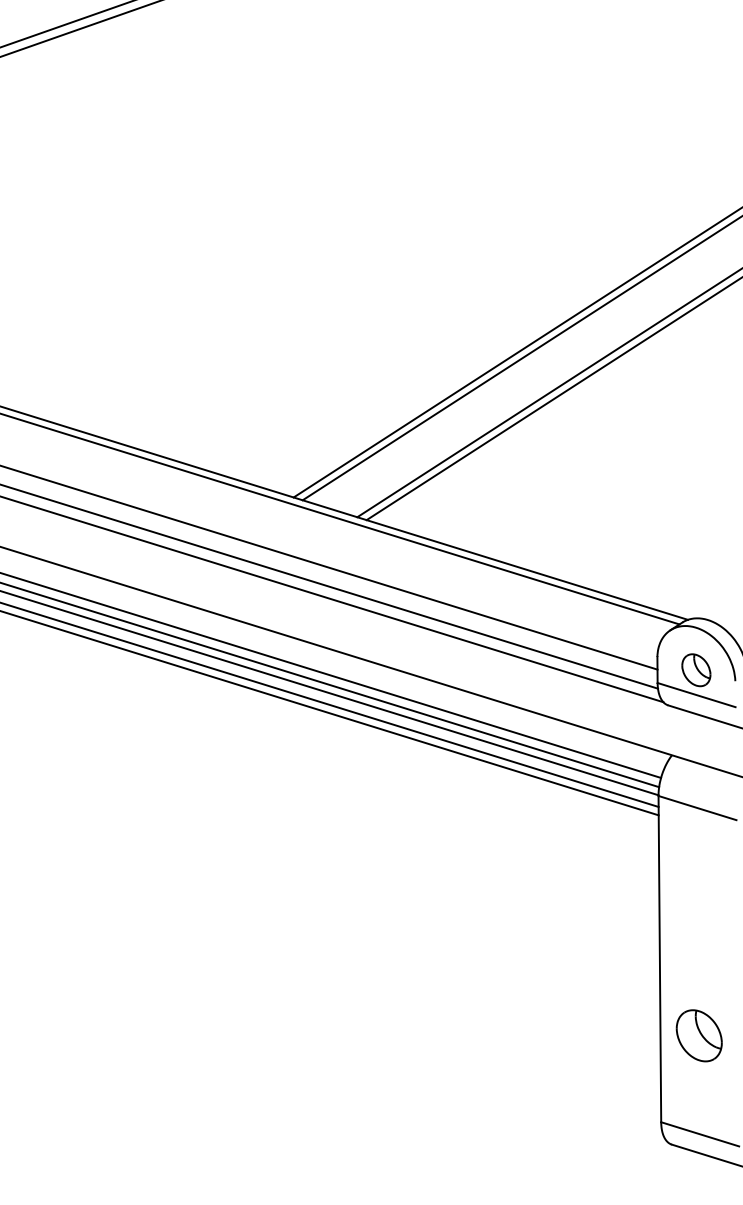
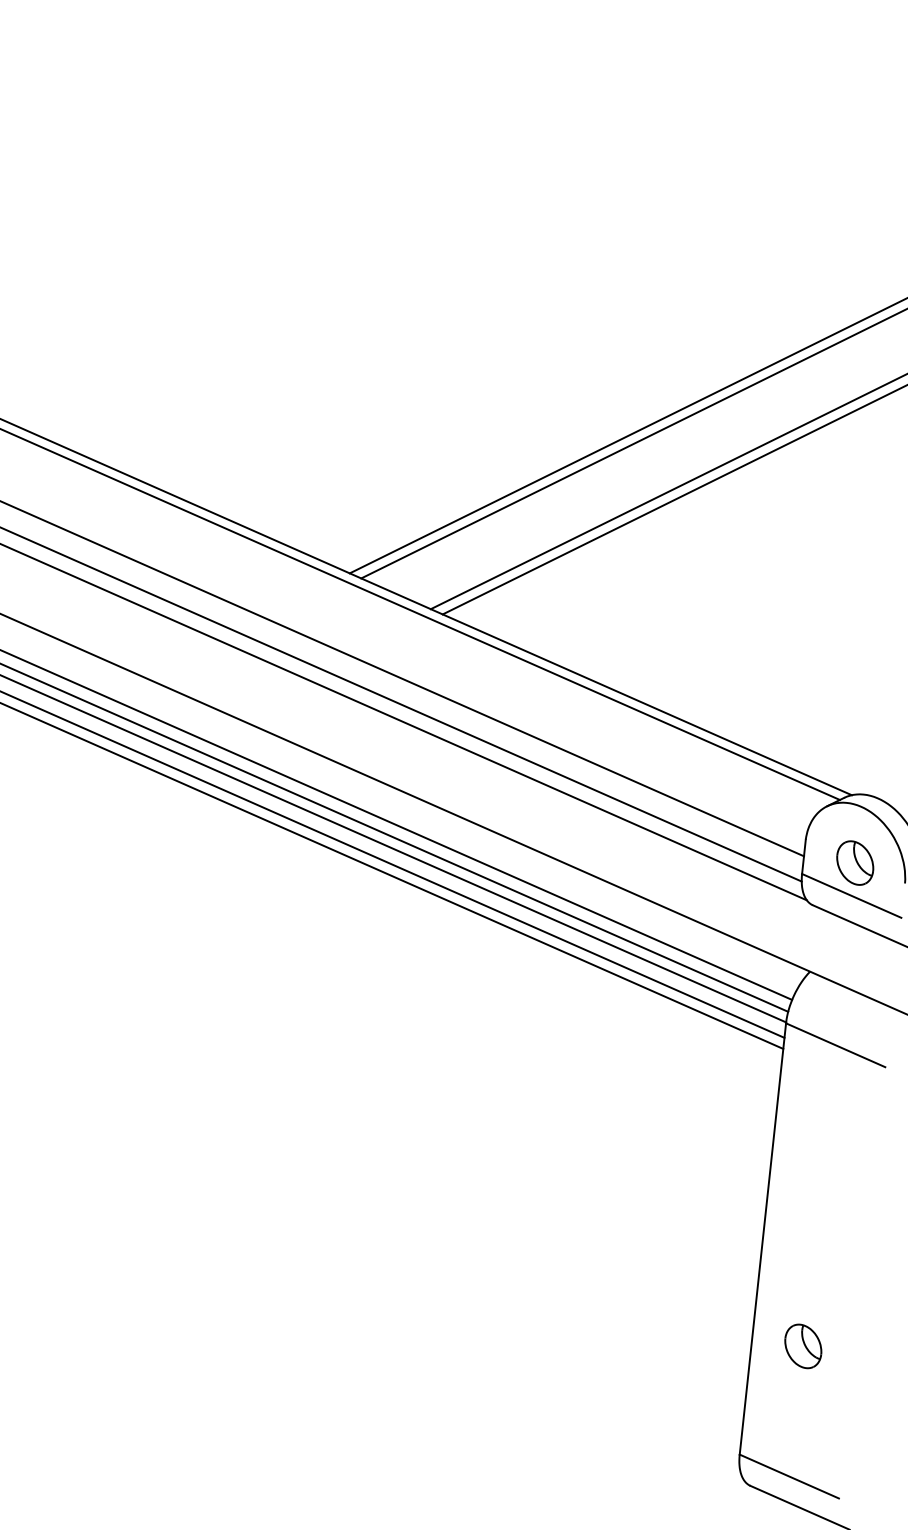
part: (699, 1035) -> (803, 1345), size x0.62

